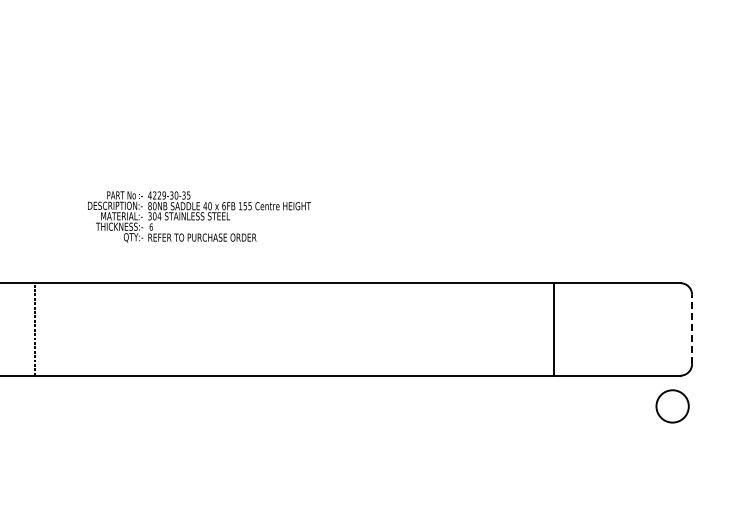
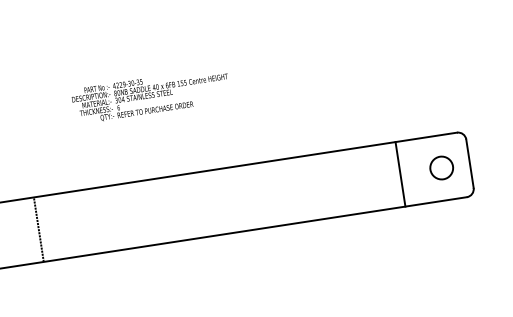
text: (199, 216) -> (151, 95), moved
line: (34, 329) -> (38, 229), moved
line: (553, 329) -> (400, 174), moved
line: (692, 329) -> (470, 163), dashed -> solid
circle: (672, 406) -> (441, 168), moved

